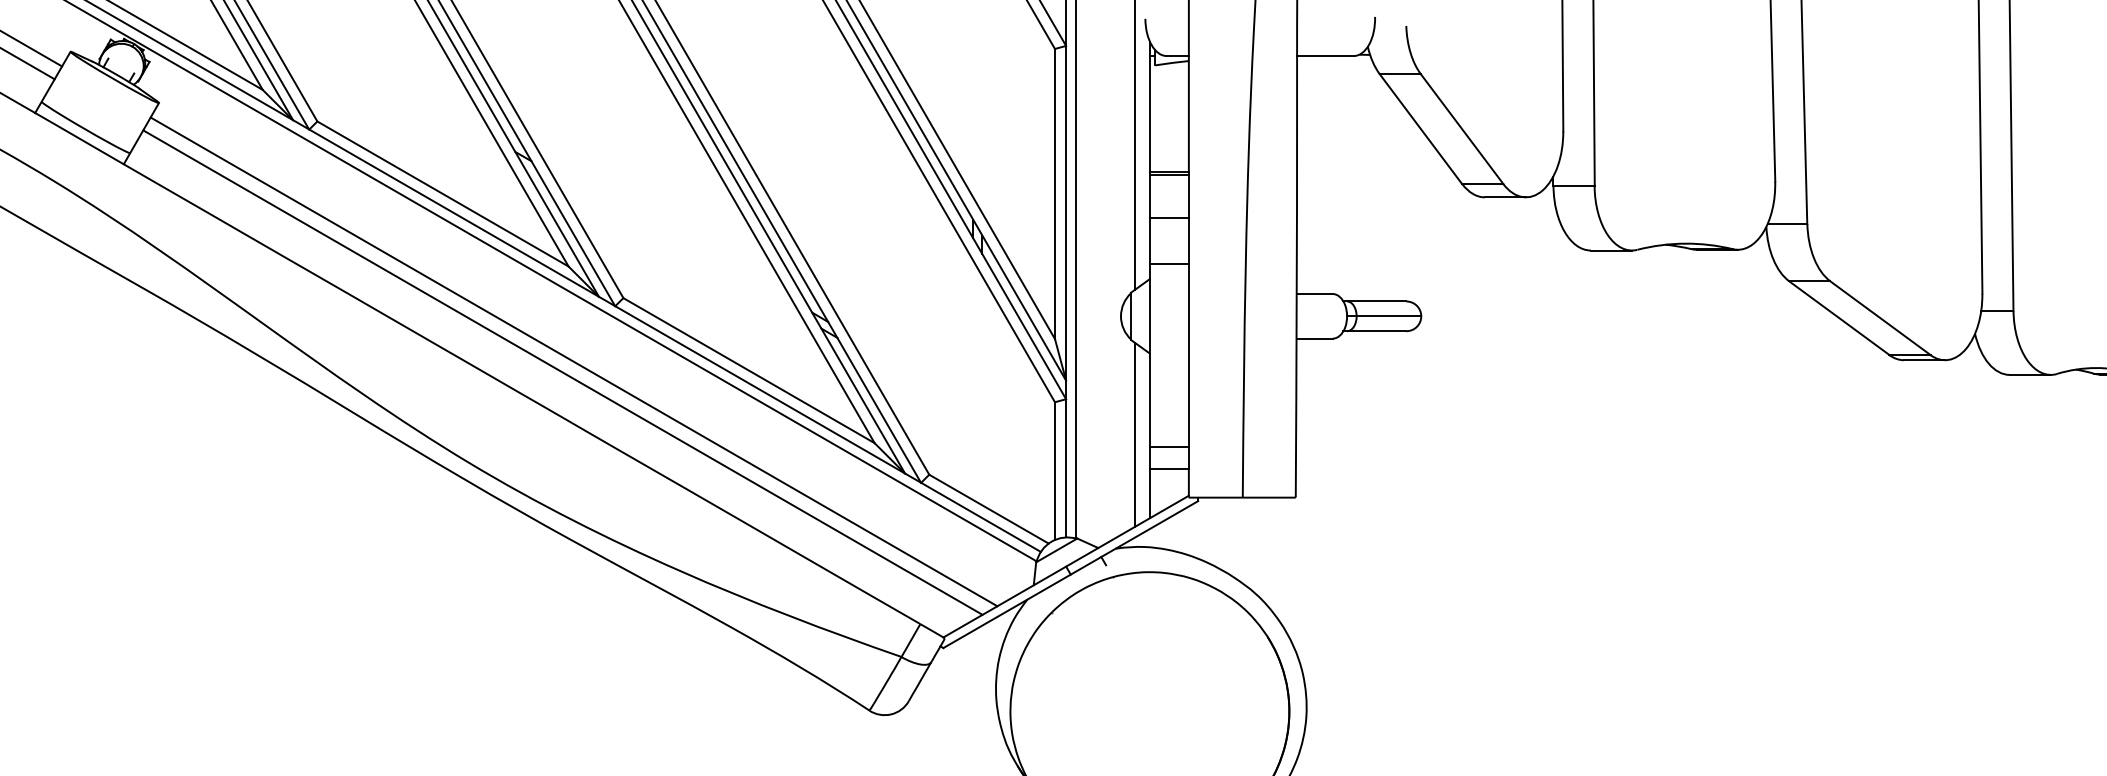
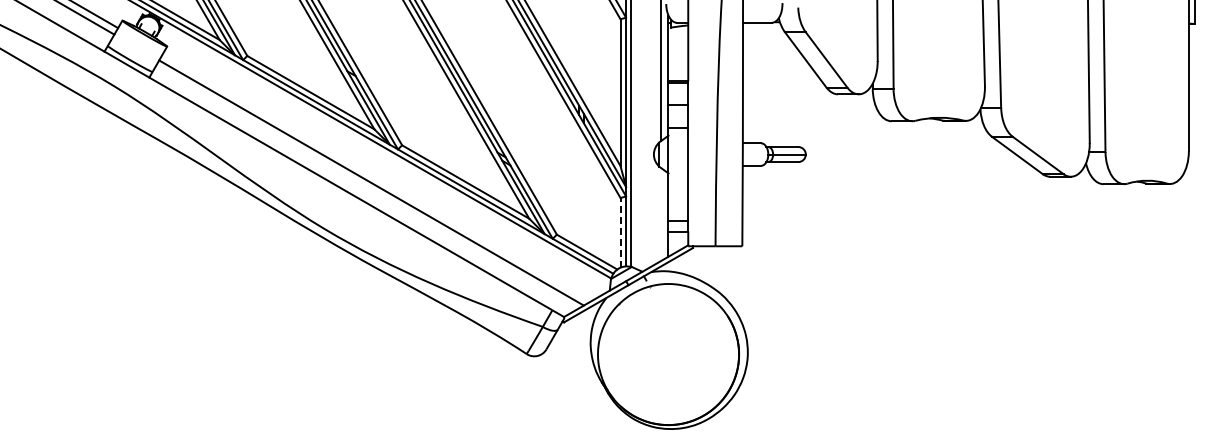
line: (574, 361) -> (377, 177), removed
line: (1134, 434) -> (660, 214), removed
line: (1054, 470) -> (620, 232), solid -> dashed

